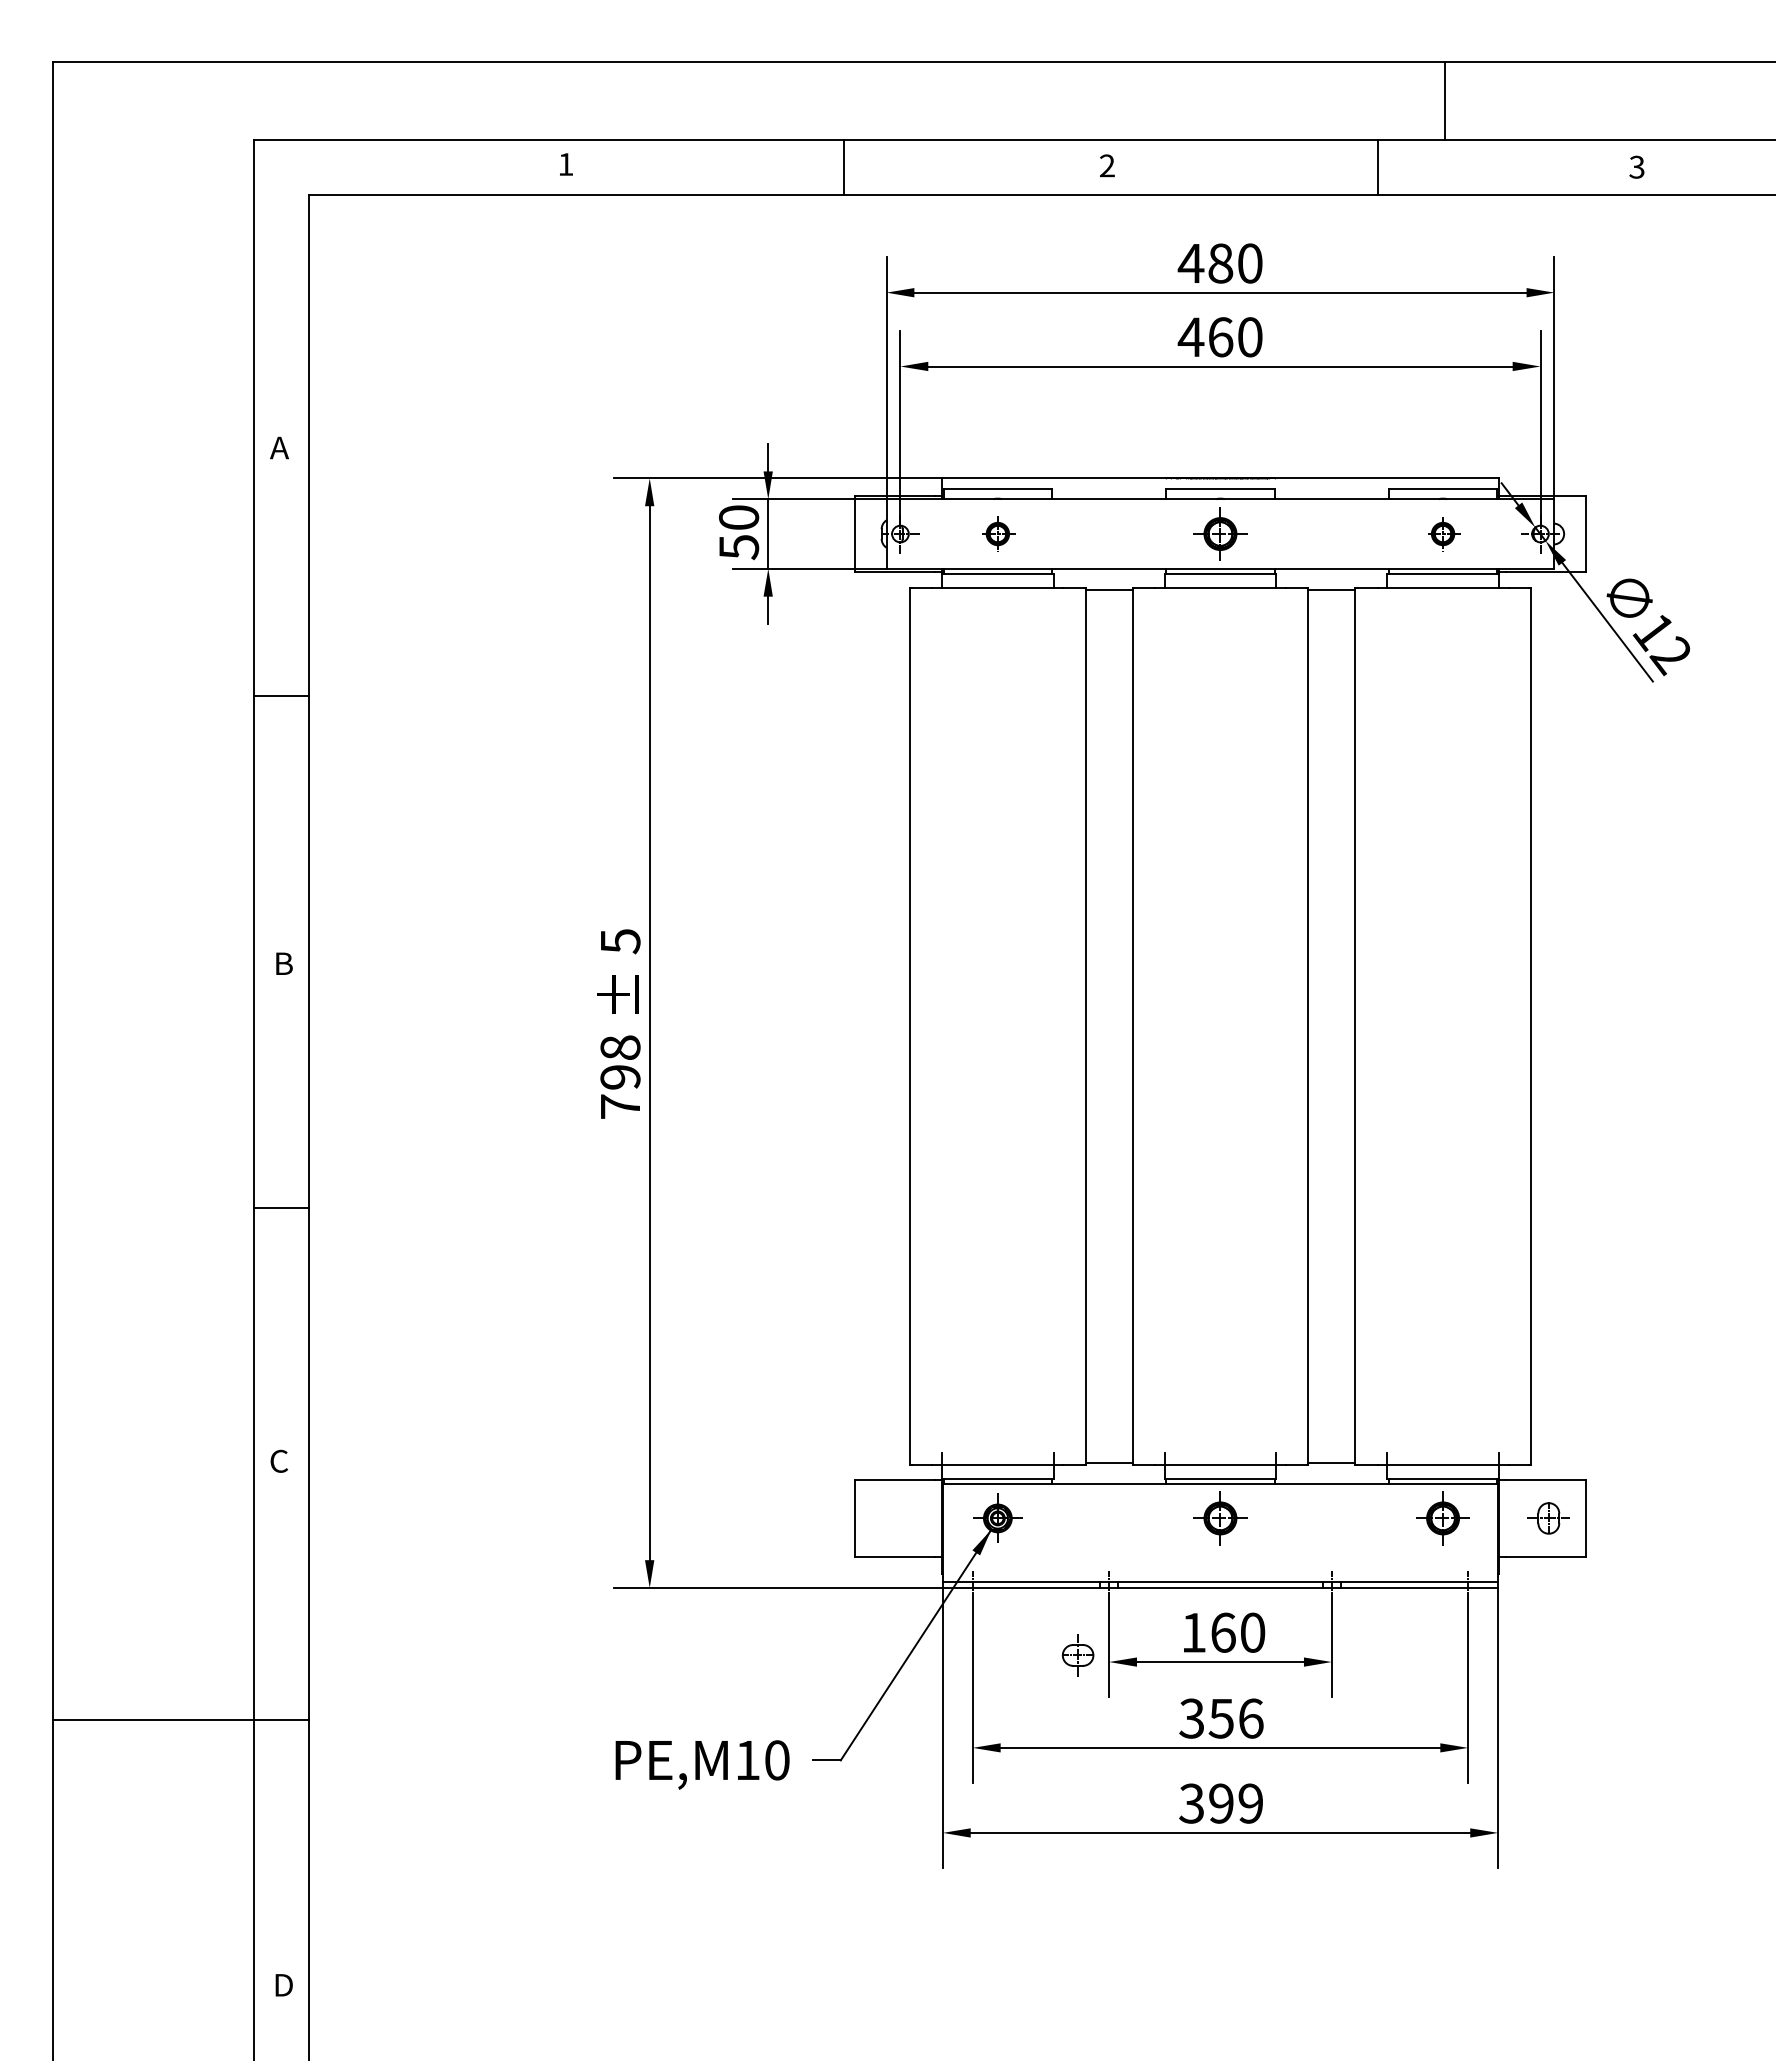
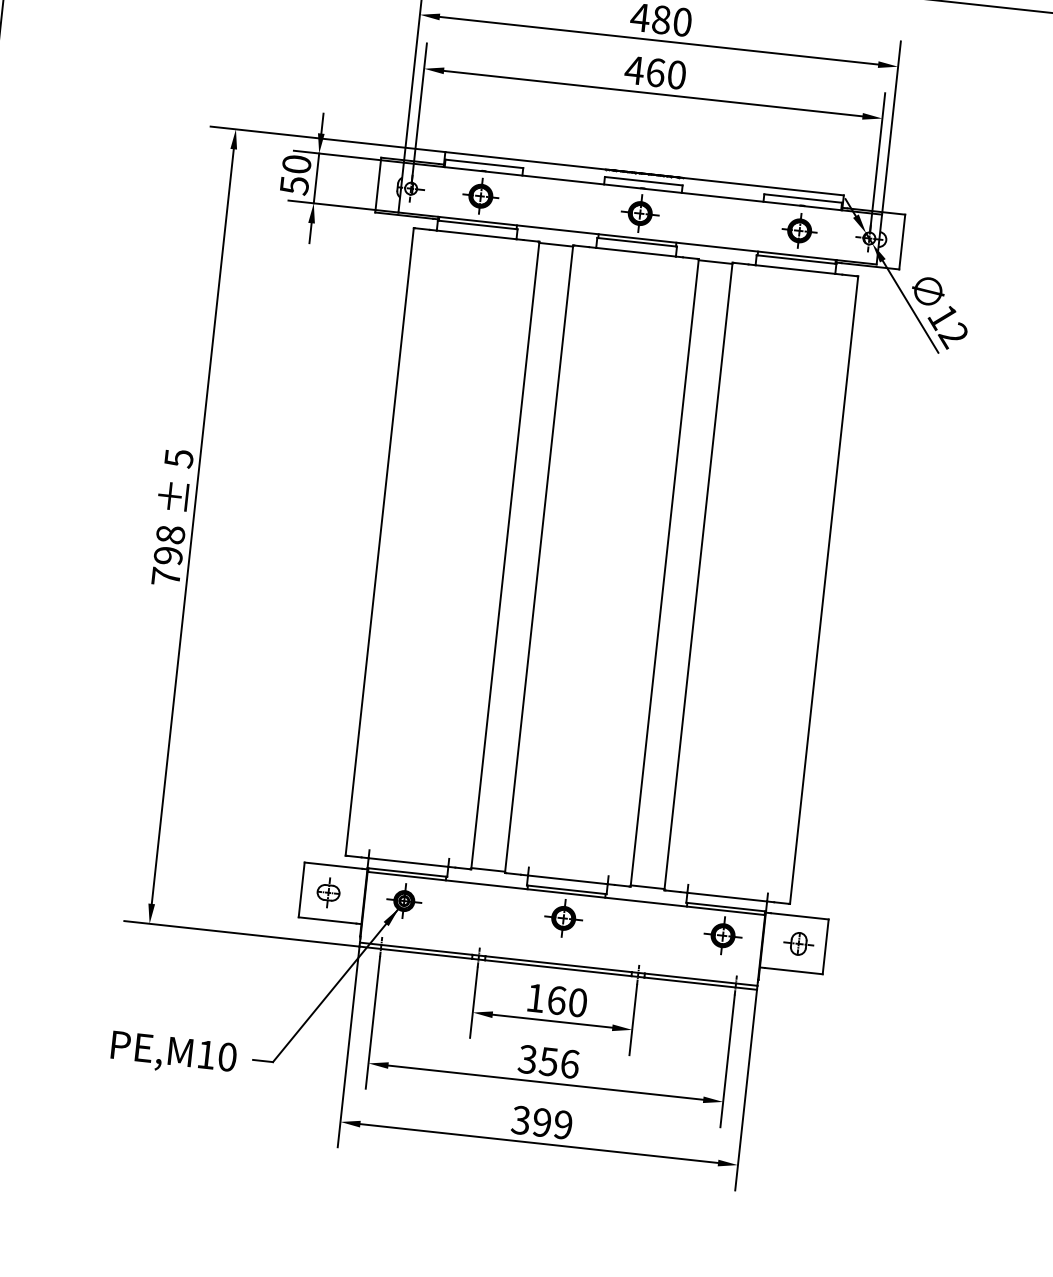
part: (997, 533) -> (480, 195), size x1.43
part: (1442, 533) -> (799, 230), size x1.43
part: (1077, 1655) -> (328, 892), moved

